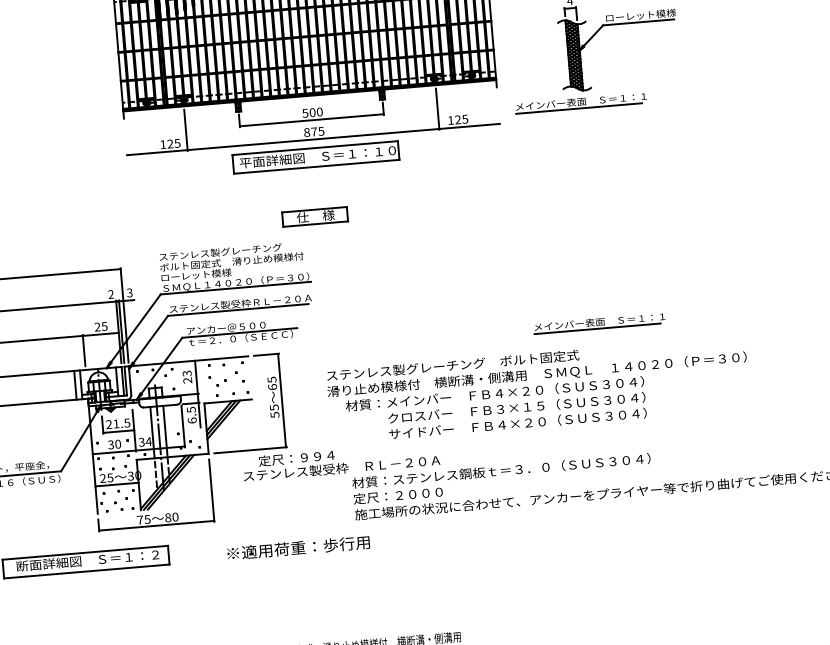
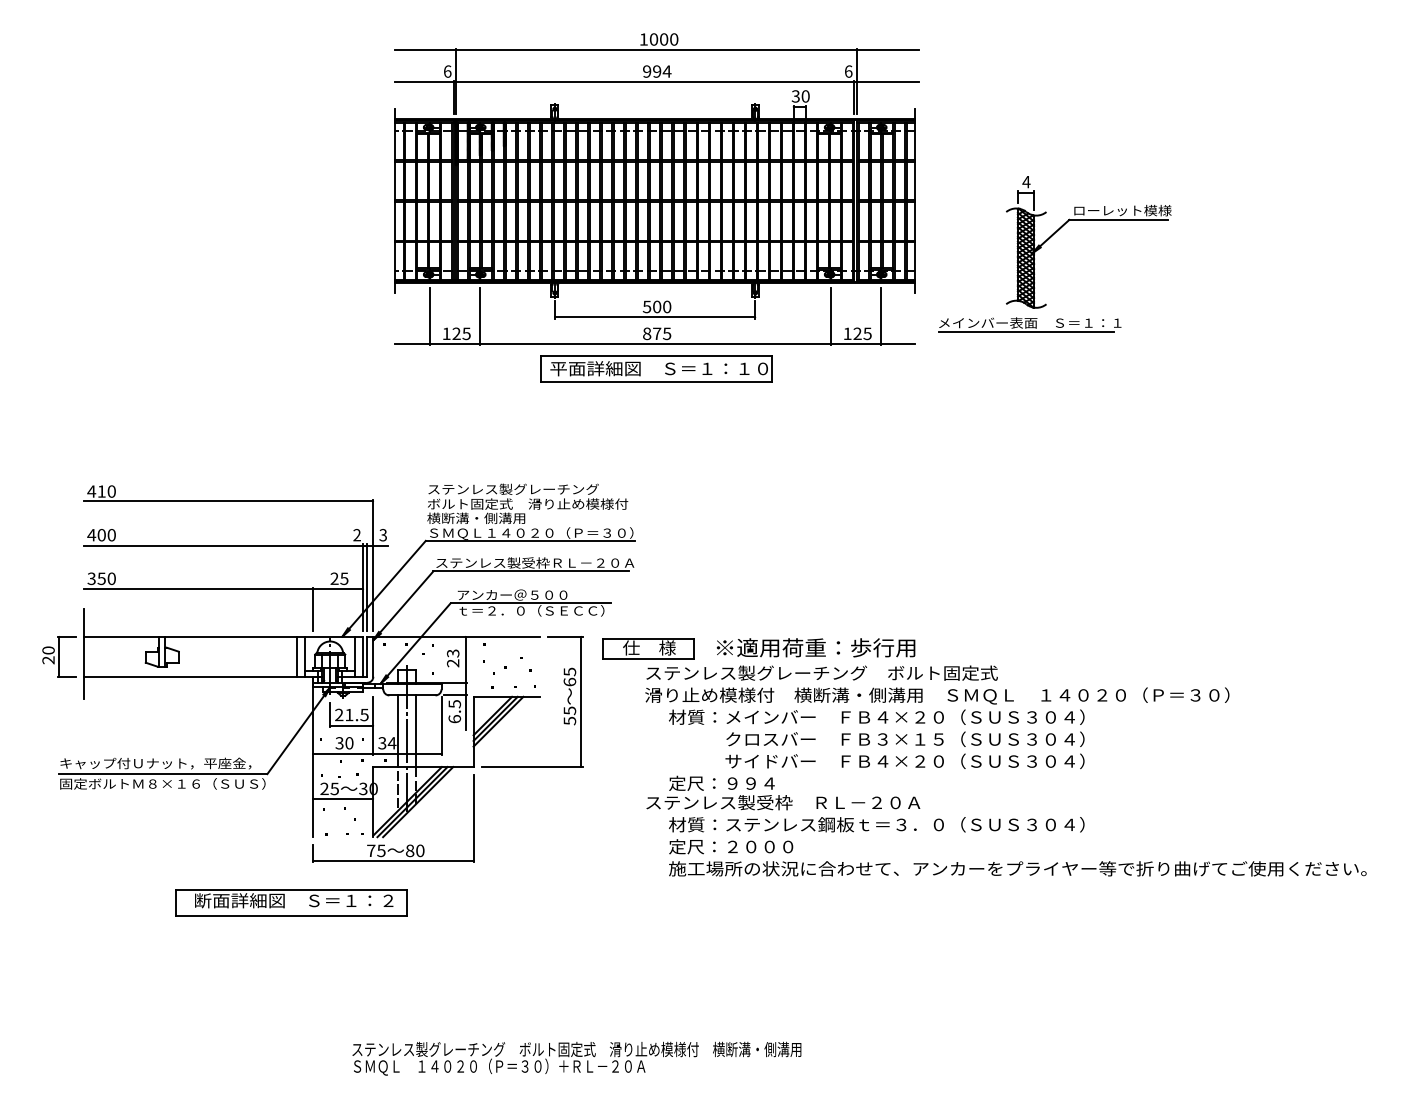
line: (473, 106) -> (880, 316), added
line: (149, 133) -> (429, 316), added
part: (315, 216) -> (648, 648), moved
text: (195, 274) -> (476, 517), ローレット模様 -> 横断溝・側溝用
part: (599, 323) -> (1029, 631), removed
text: (341, 461) -> (783, 792), moved
text: (298, 547) -> (815, 647), moved

